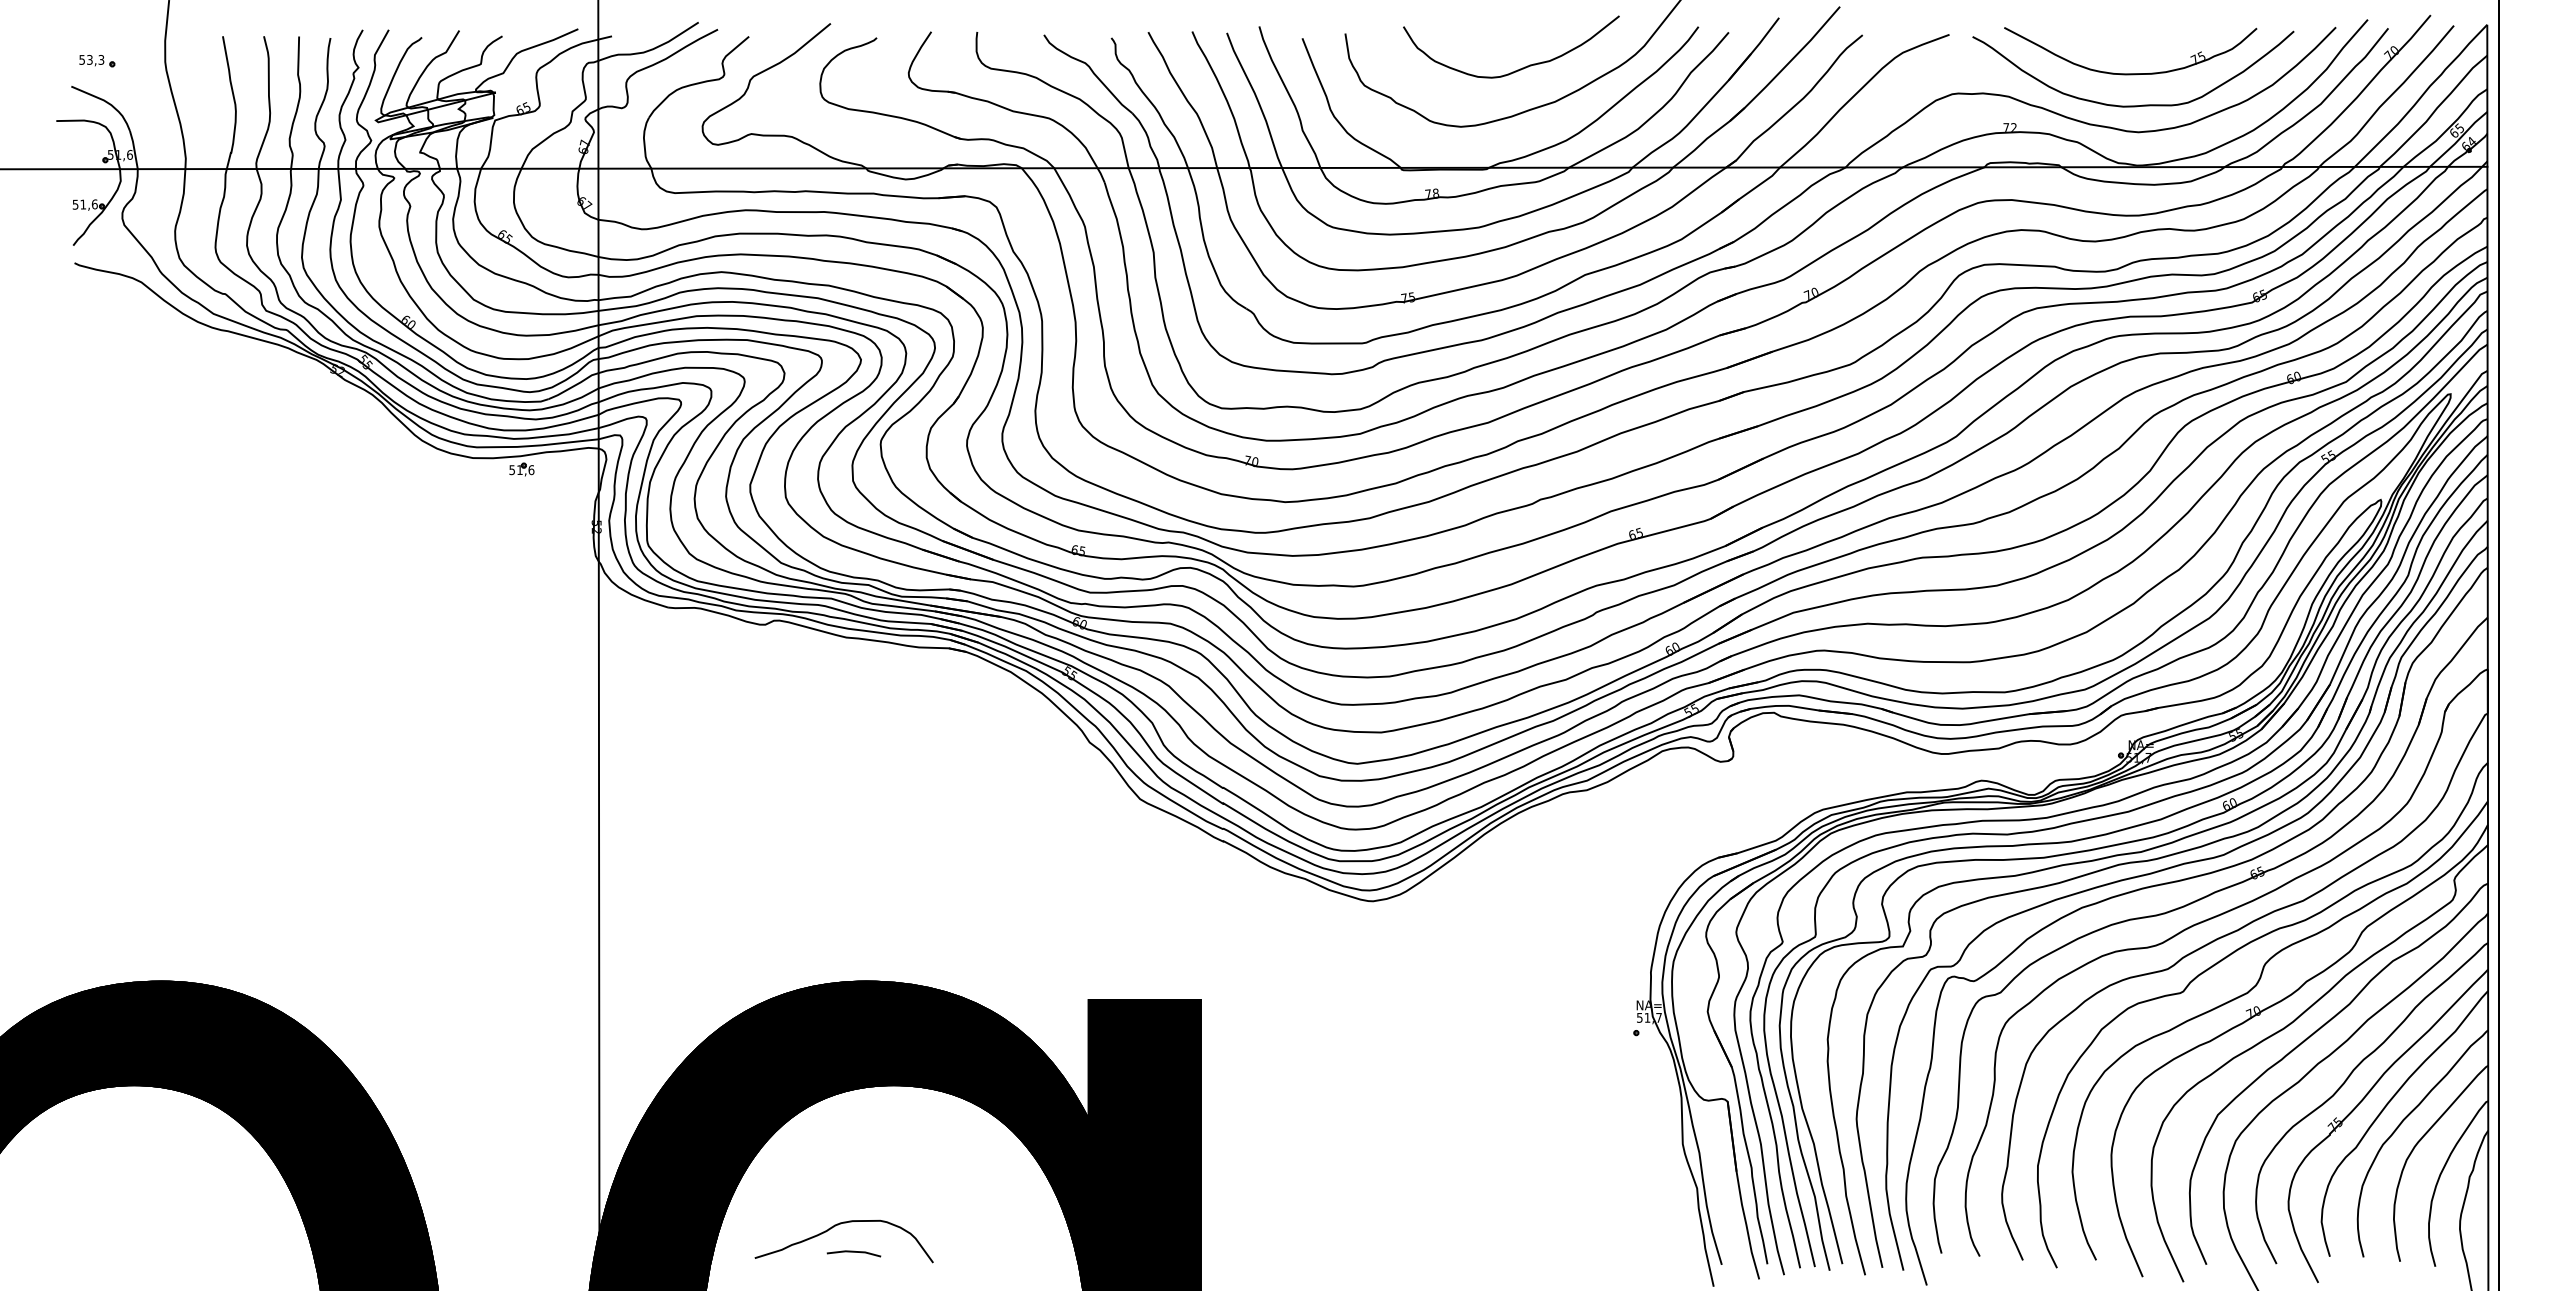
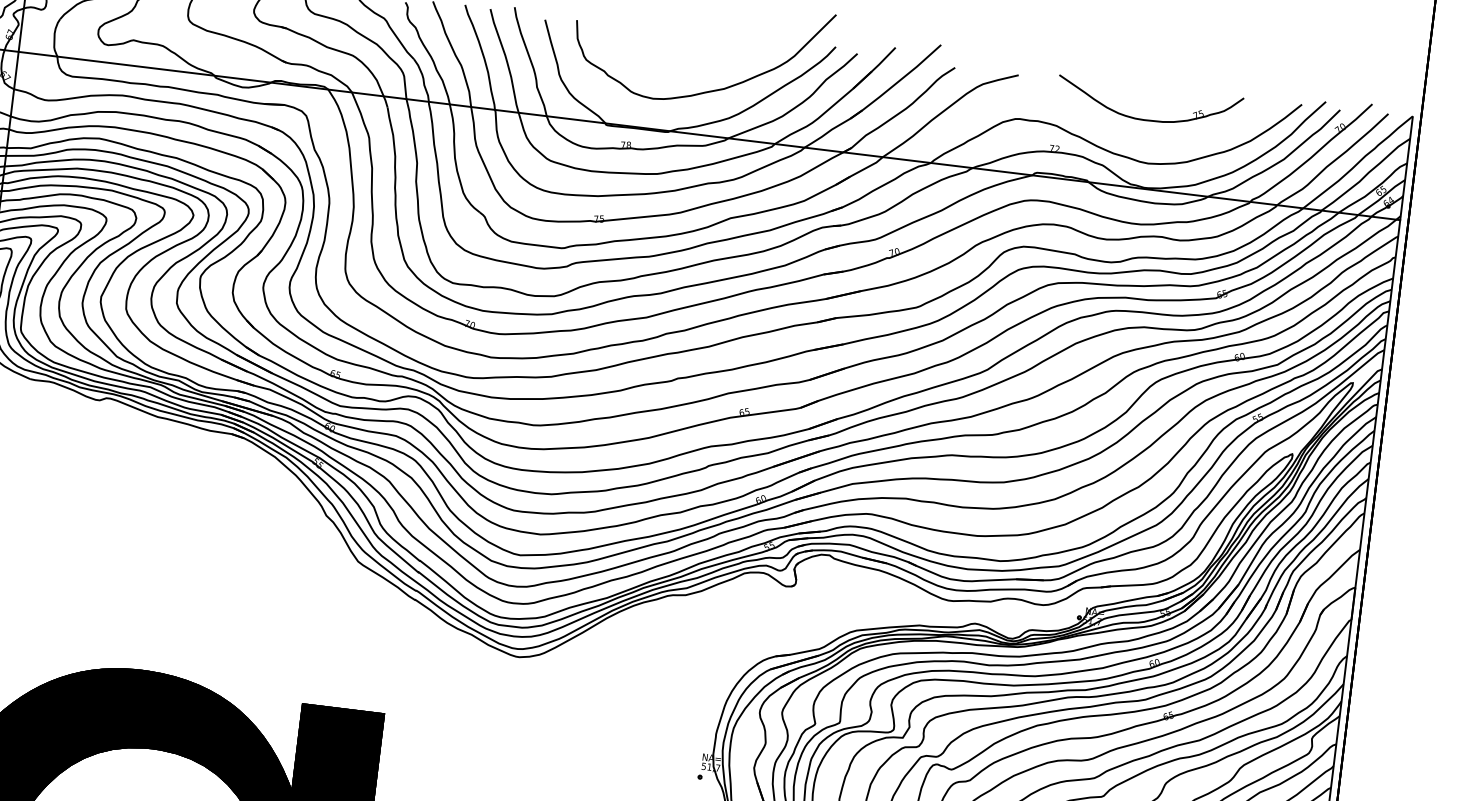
curve: (1522, 67) -> (703, 60), removed
curve: (2133, 105) -> (1146, 143), removed

